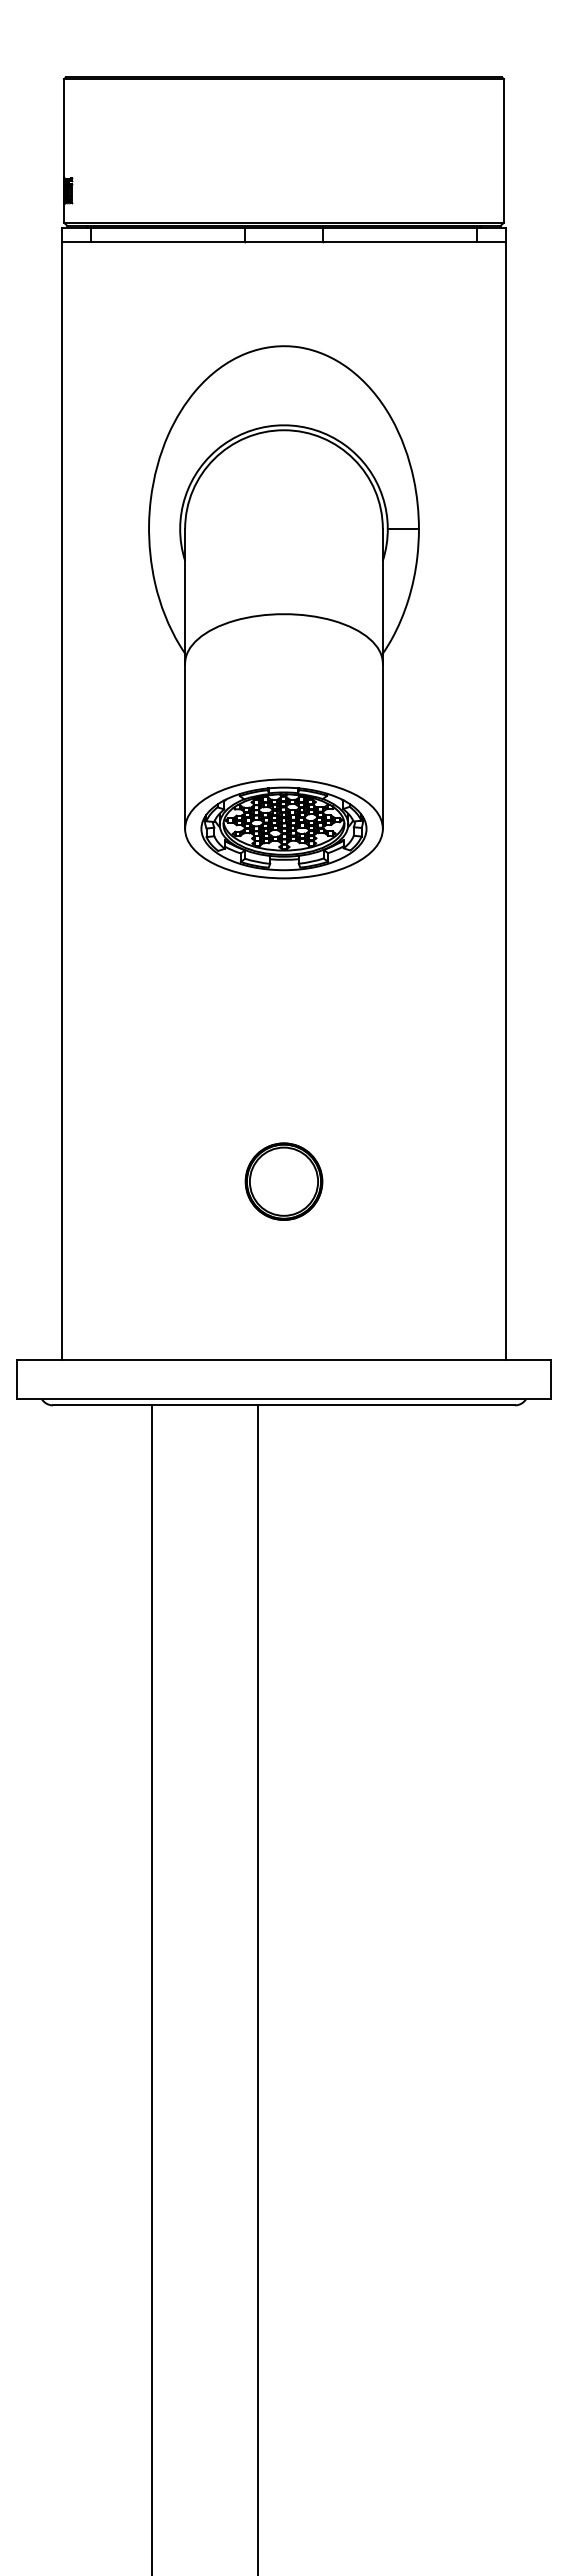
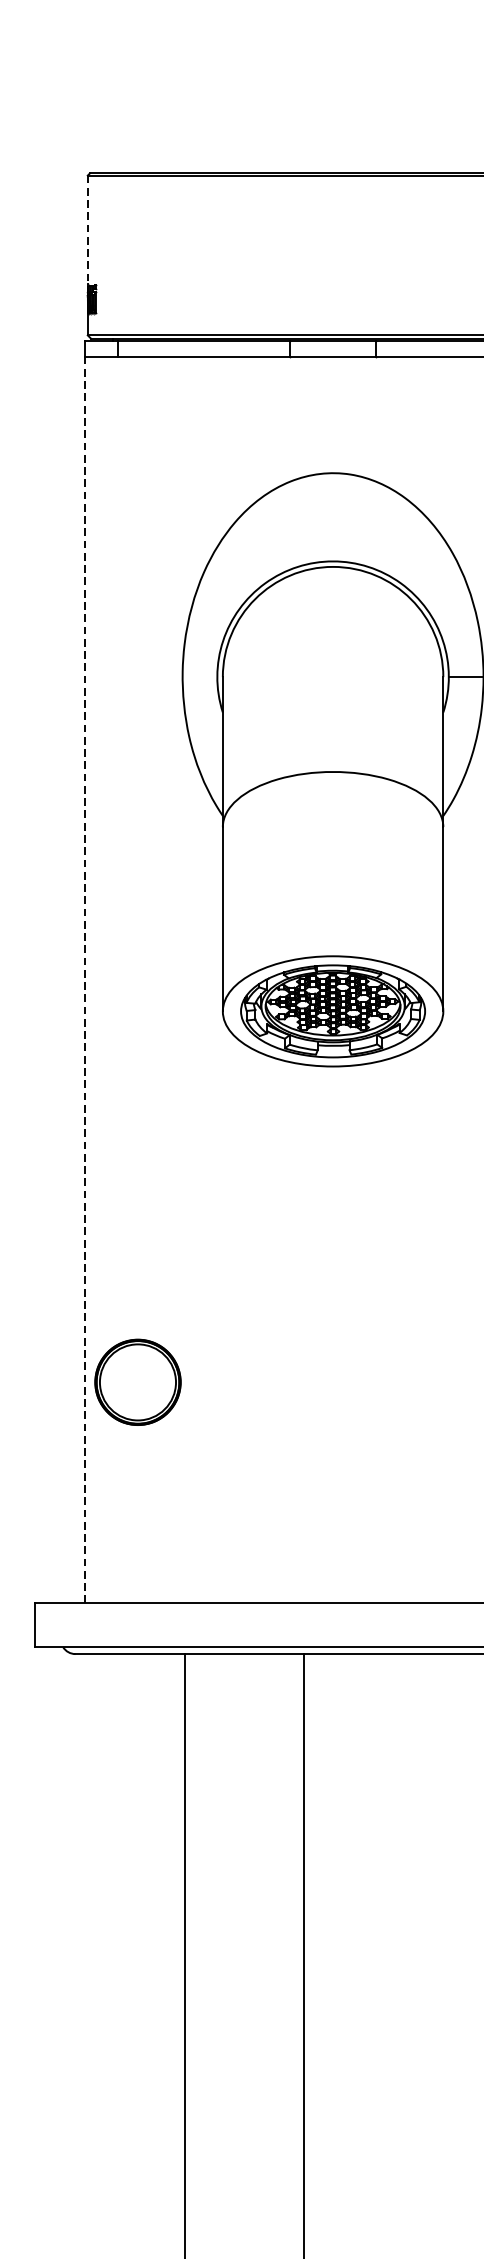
line: (63, 132) -> (87, 234), solid -> dashed
line: (61, 801) -> (85, 980), solid -> dashed
part: (283, 1181) -> (137, 1382), moved

